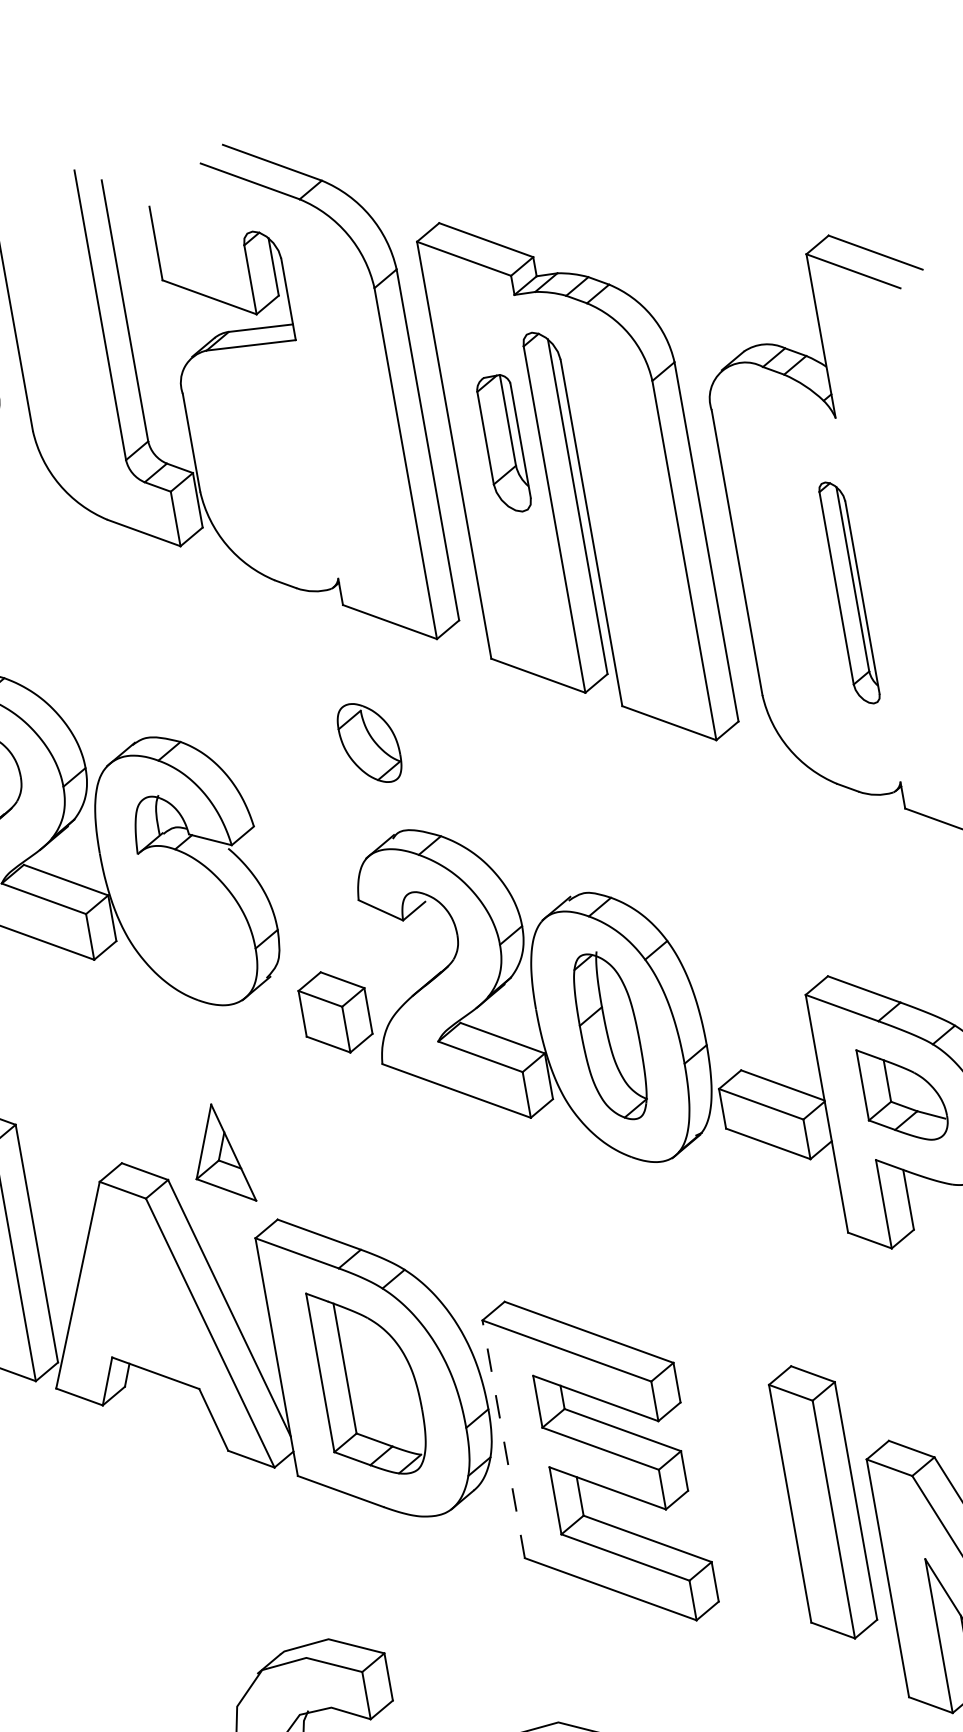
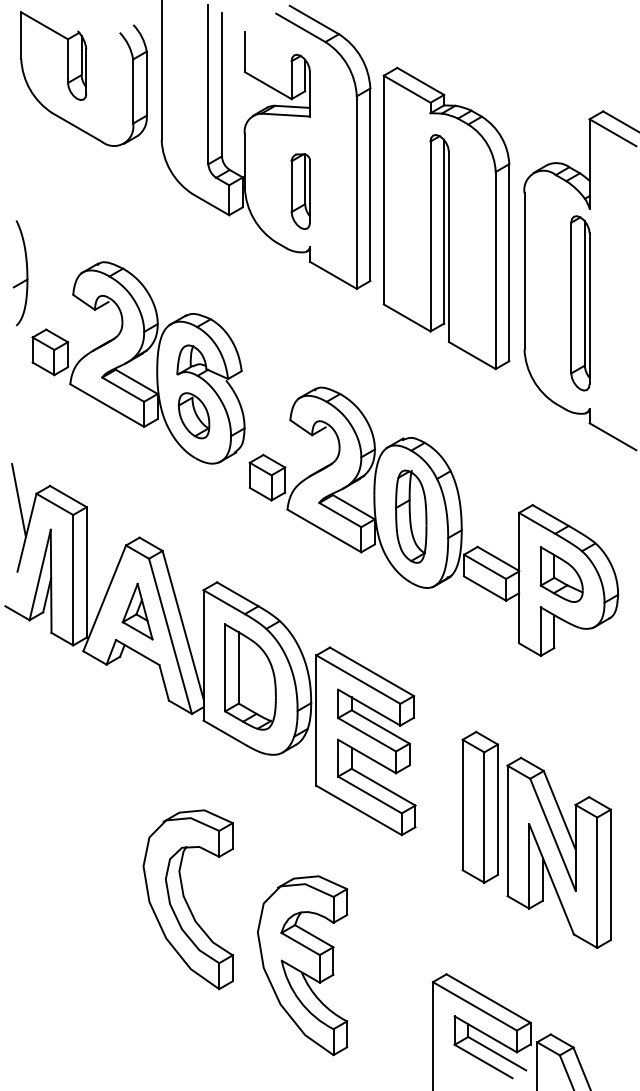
part: (503, 444) -> (300, 191), moved
part: (849, 593) -> (580, 303), size x1.43
part: (368, 742) -> (193, 415), moved
part: (219, 1154) -> (137, 611), moved
line: (503, 1439) -> (316, 720), dashed -> solid
part: (823, 1500) -> (480, 806), moved

